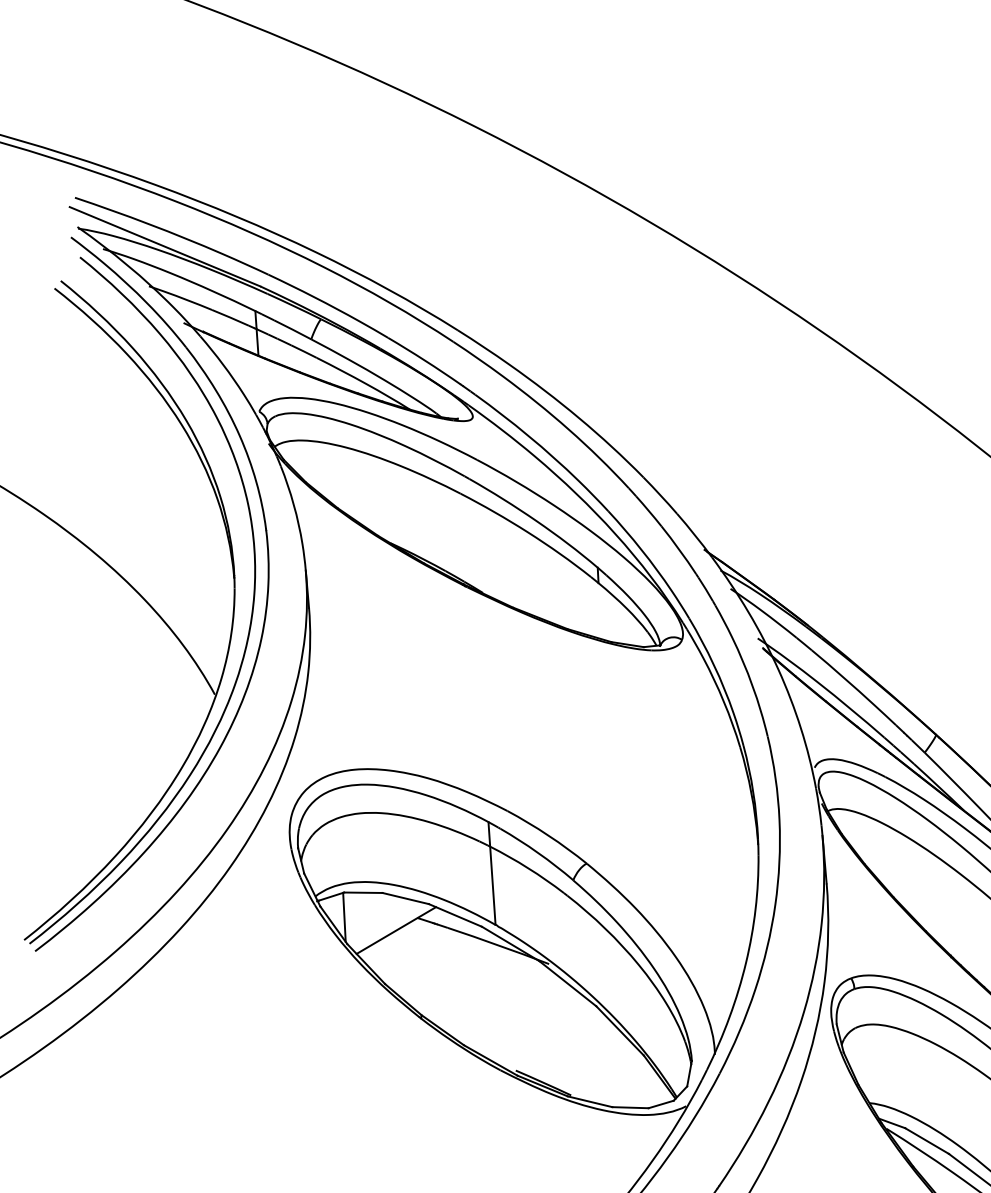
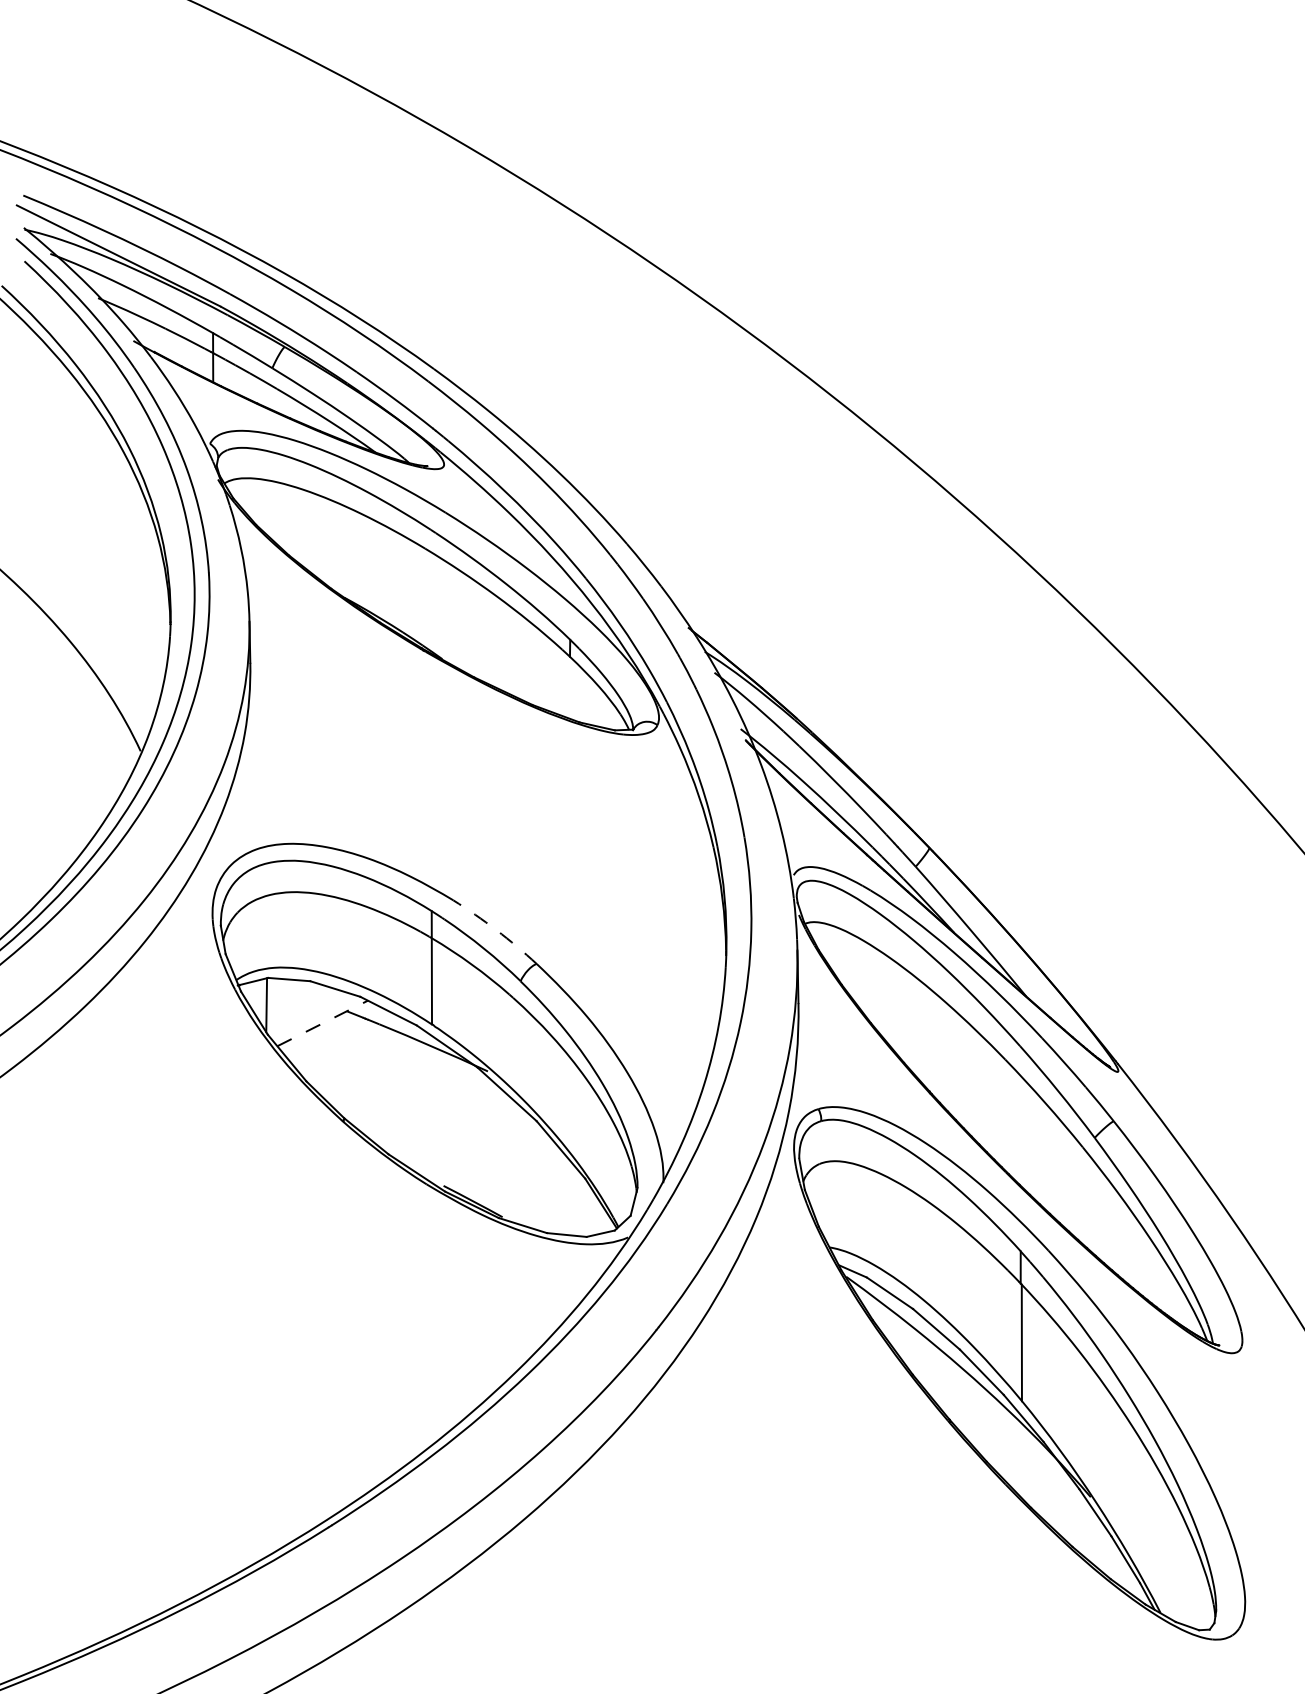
arc: (548, 835) -> (496, 930), solid -> dashed
line: (396, 930) -> (322, 1023), solid -> dashed

